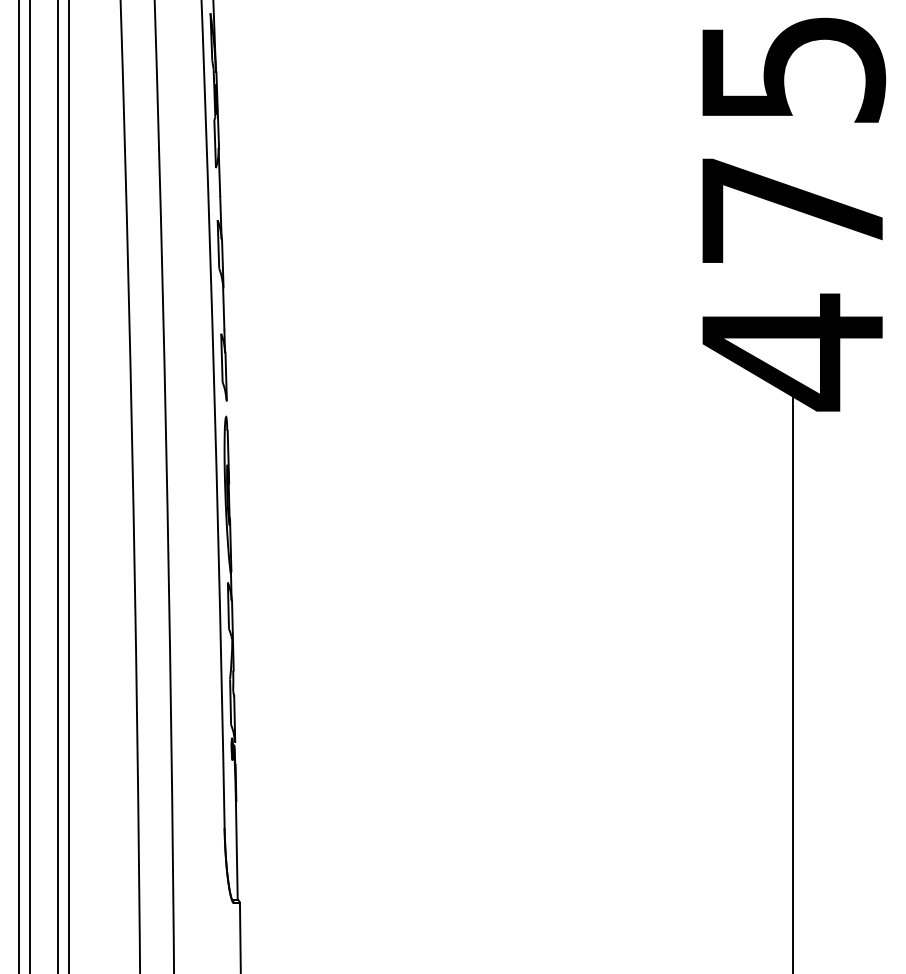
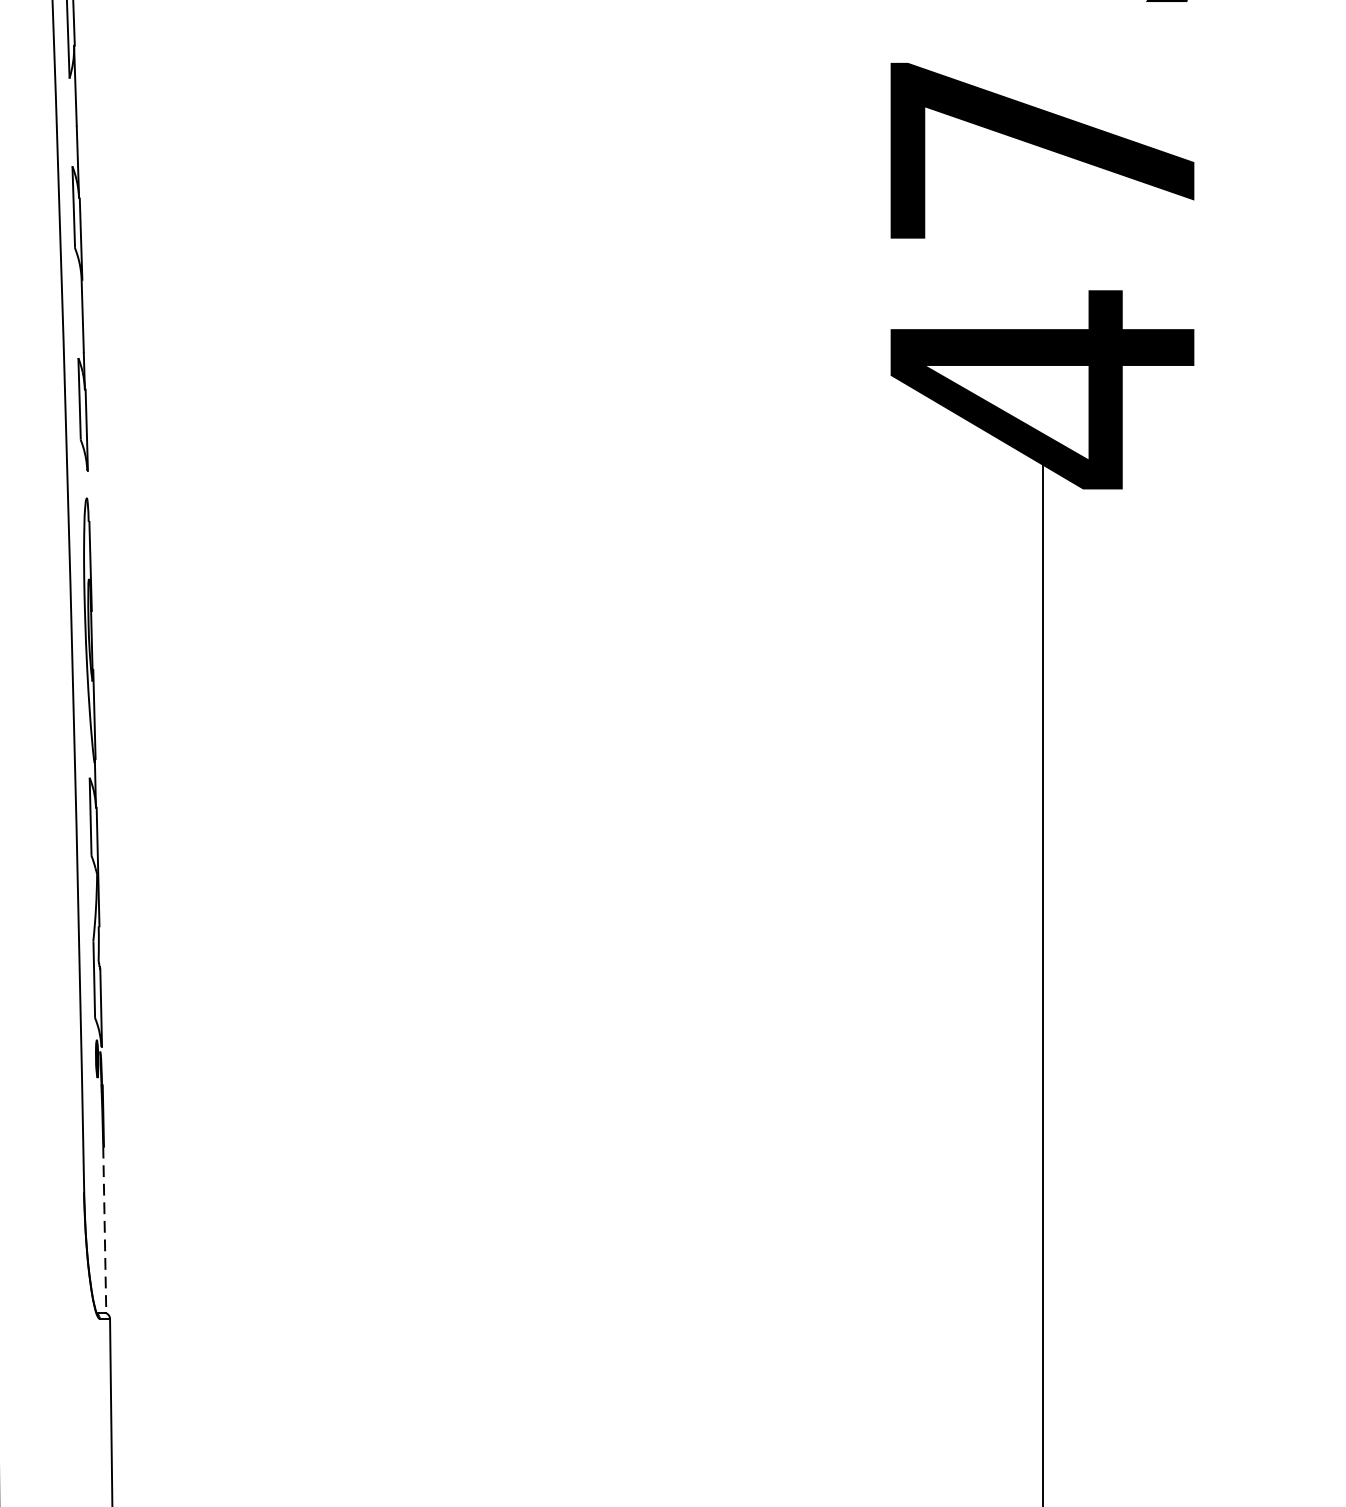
line: (236, 851) -> (104, 1231), solid -> dashed

